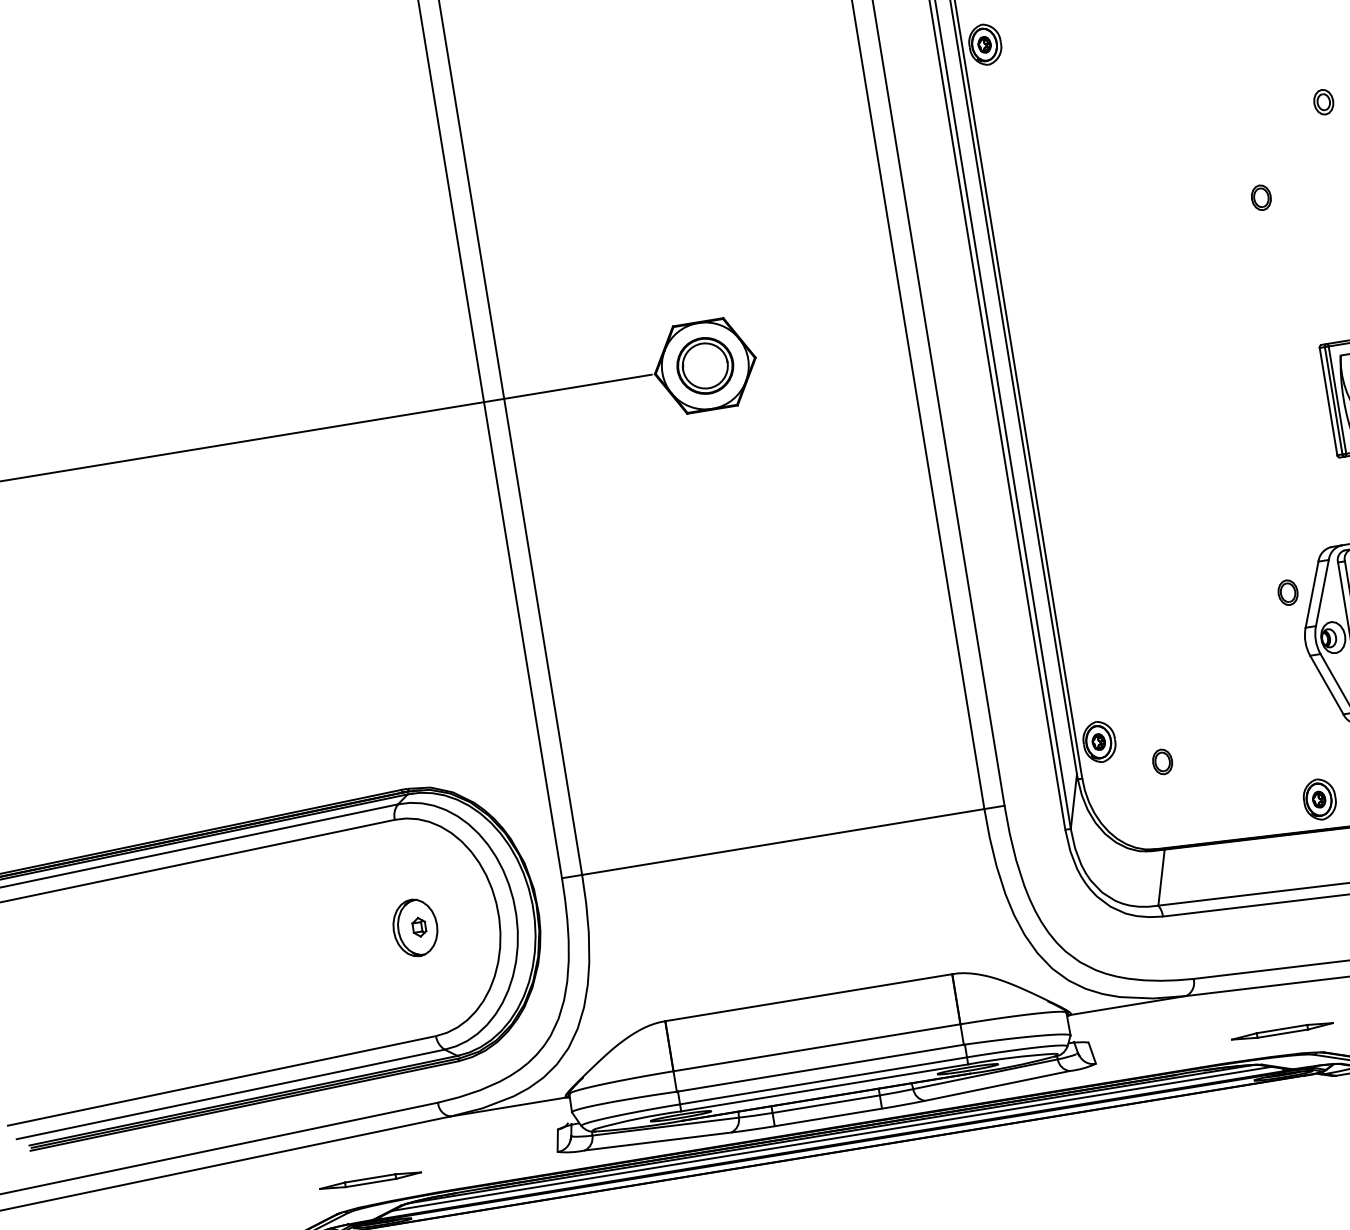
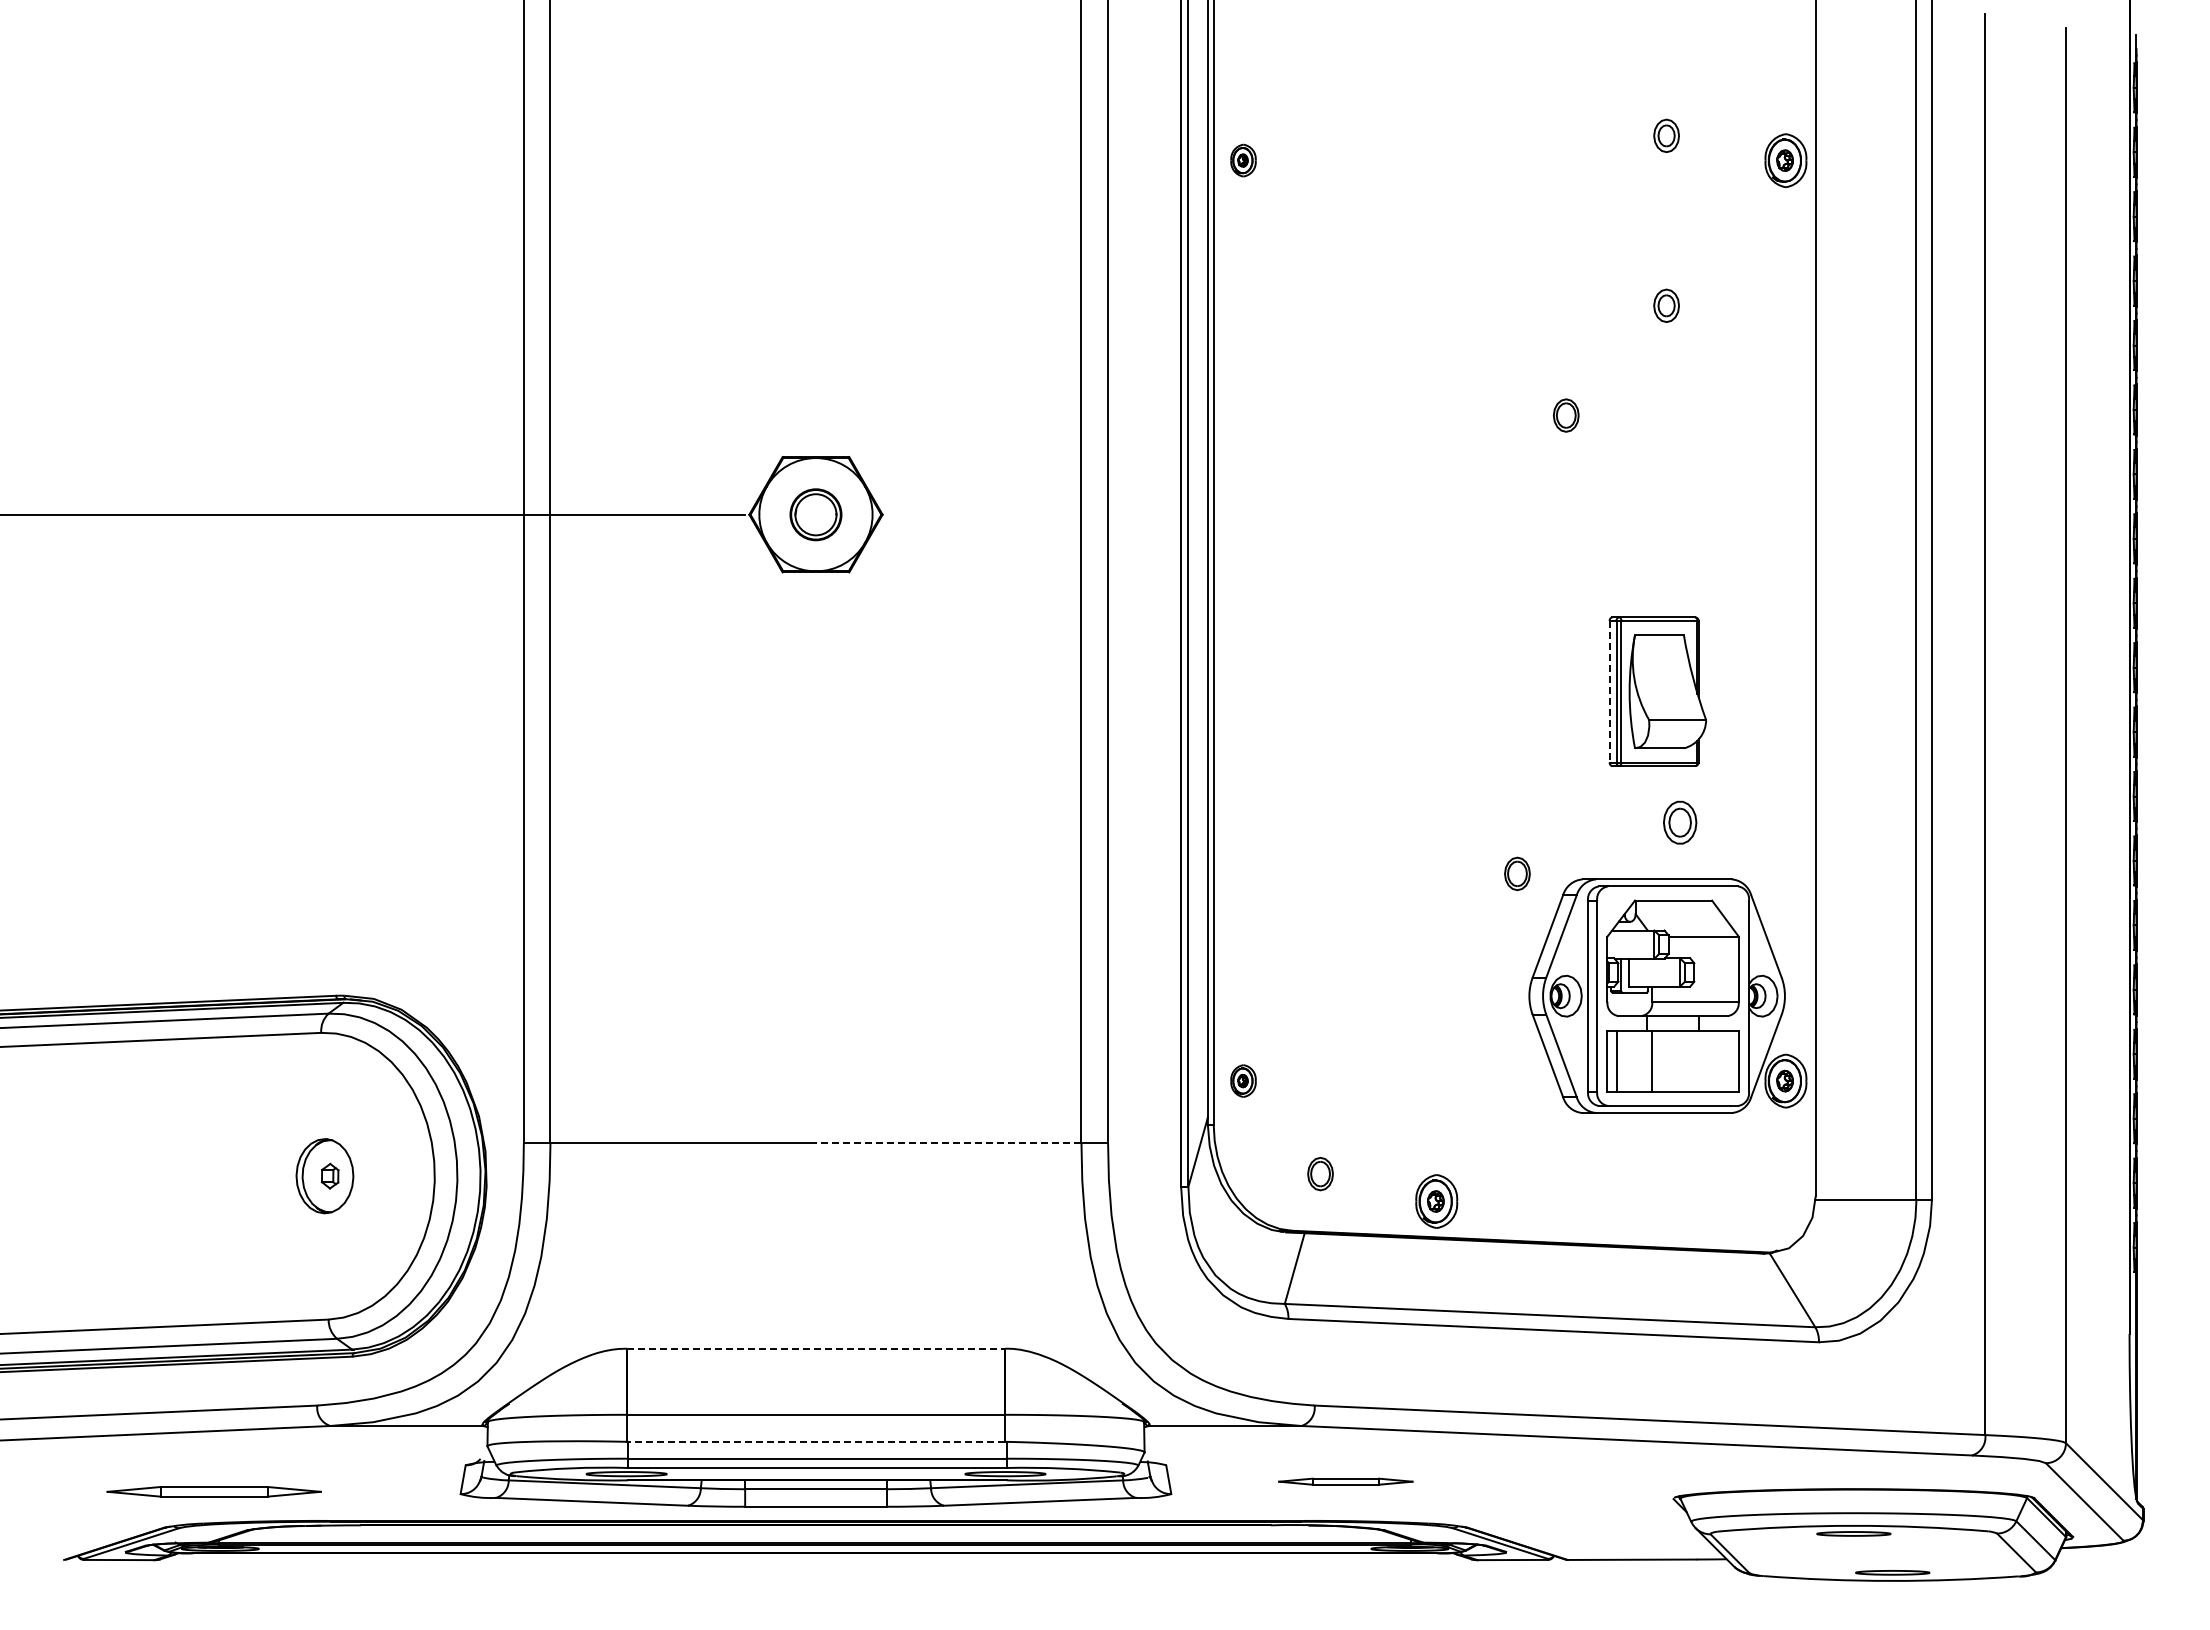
part: (985, 44) -> (1243, 160), size x0.6
part: (704, 365) -> (815, 514), size x0.7
line: (1328, 401) -> (1609, 691), solid -> dashed
part: (1288, 592) -> (1517, 873), moved
part: (1099, 741) -> (1243, 1080), size x0.6
part: (1162, 762) -> (1320, 1174), moved
part: (1319, 799) -> (1436, 1201), moved
line: (883, 825) -> (948, 1143), solid -> dashed
line: (809, 997) -> (816, 1348), solid -> dashed
part: (1282, 1031) -> (1345, 1481), moved
line: (820, 1067) -> (816, 1441), solid -> dashed
line: (830, 1133) -> (815, 1528), removed
line: (831, 1139) -> (815, 1535), removed
part: (370, 1180) -> (213, 1491), size x1.6

